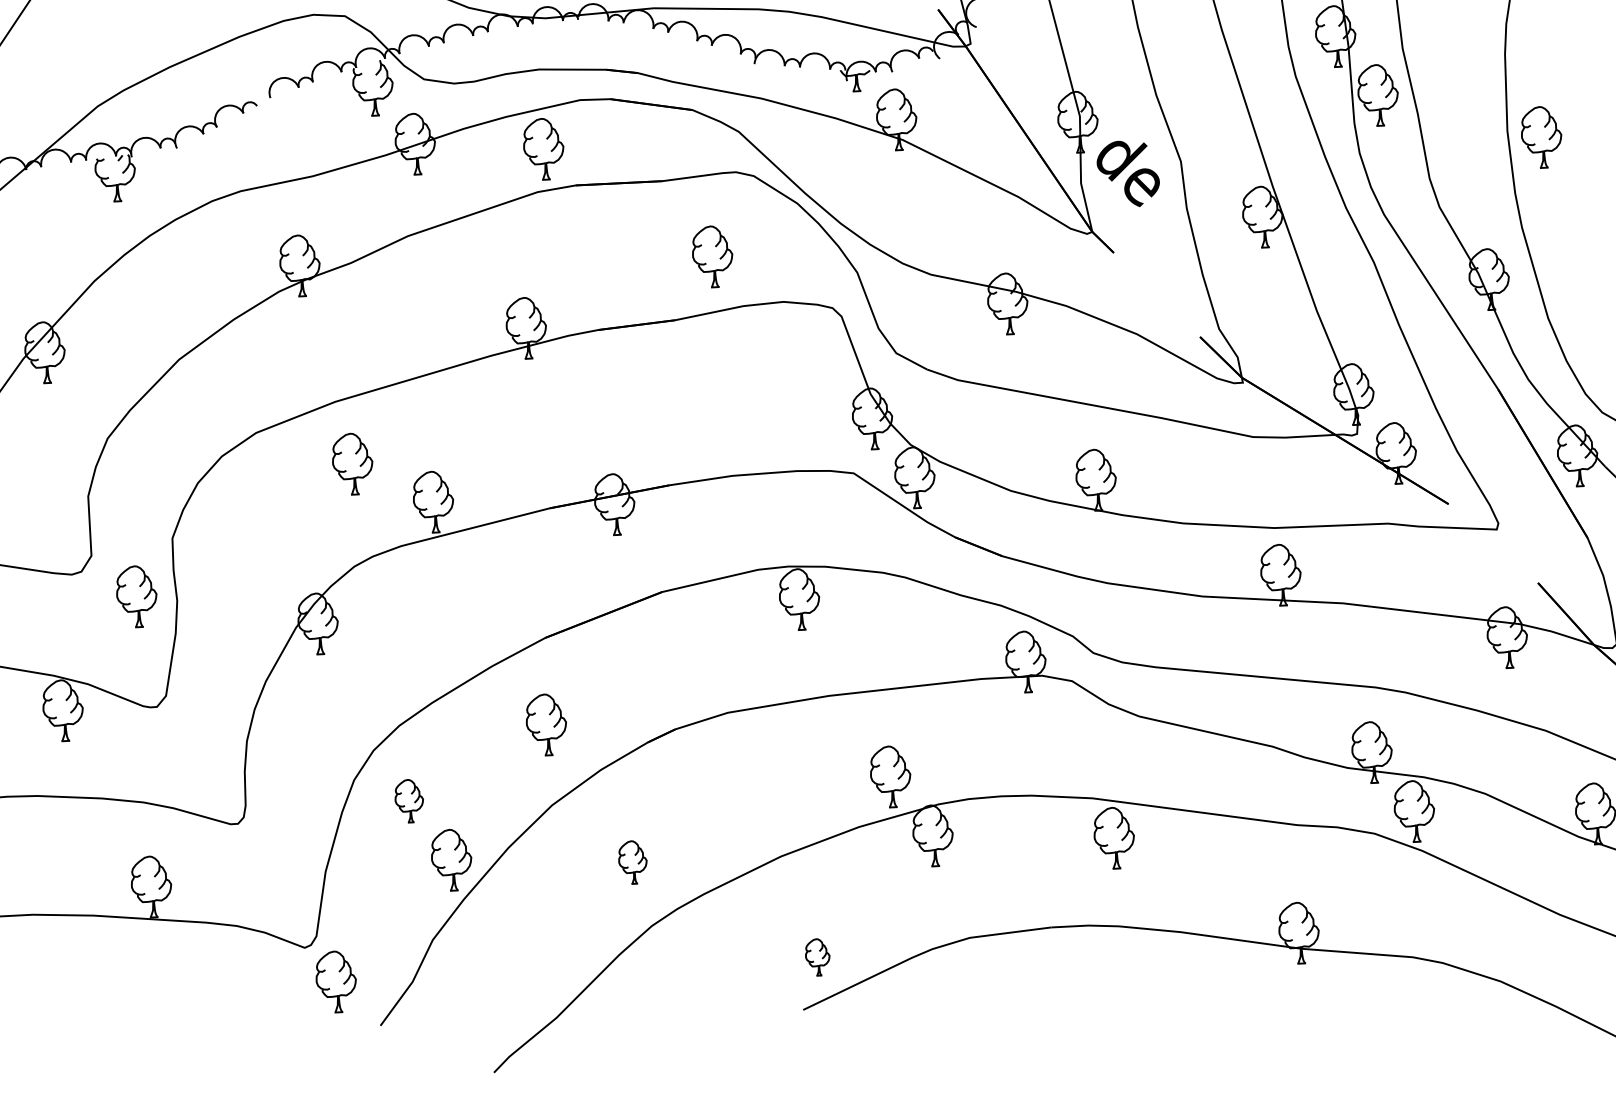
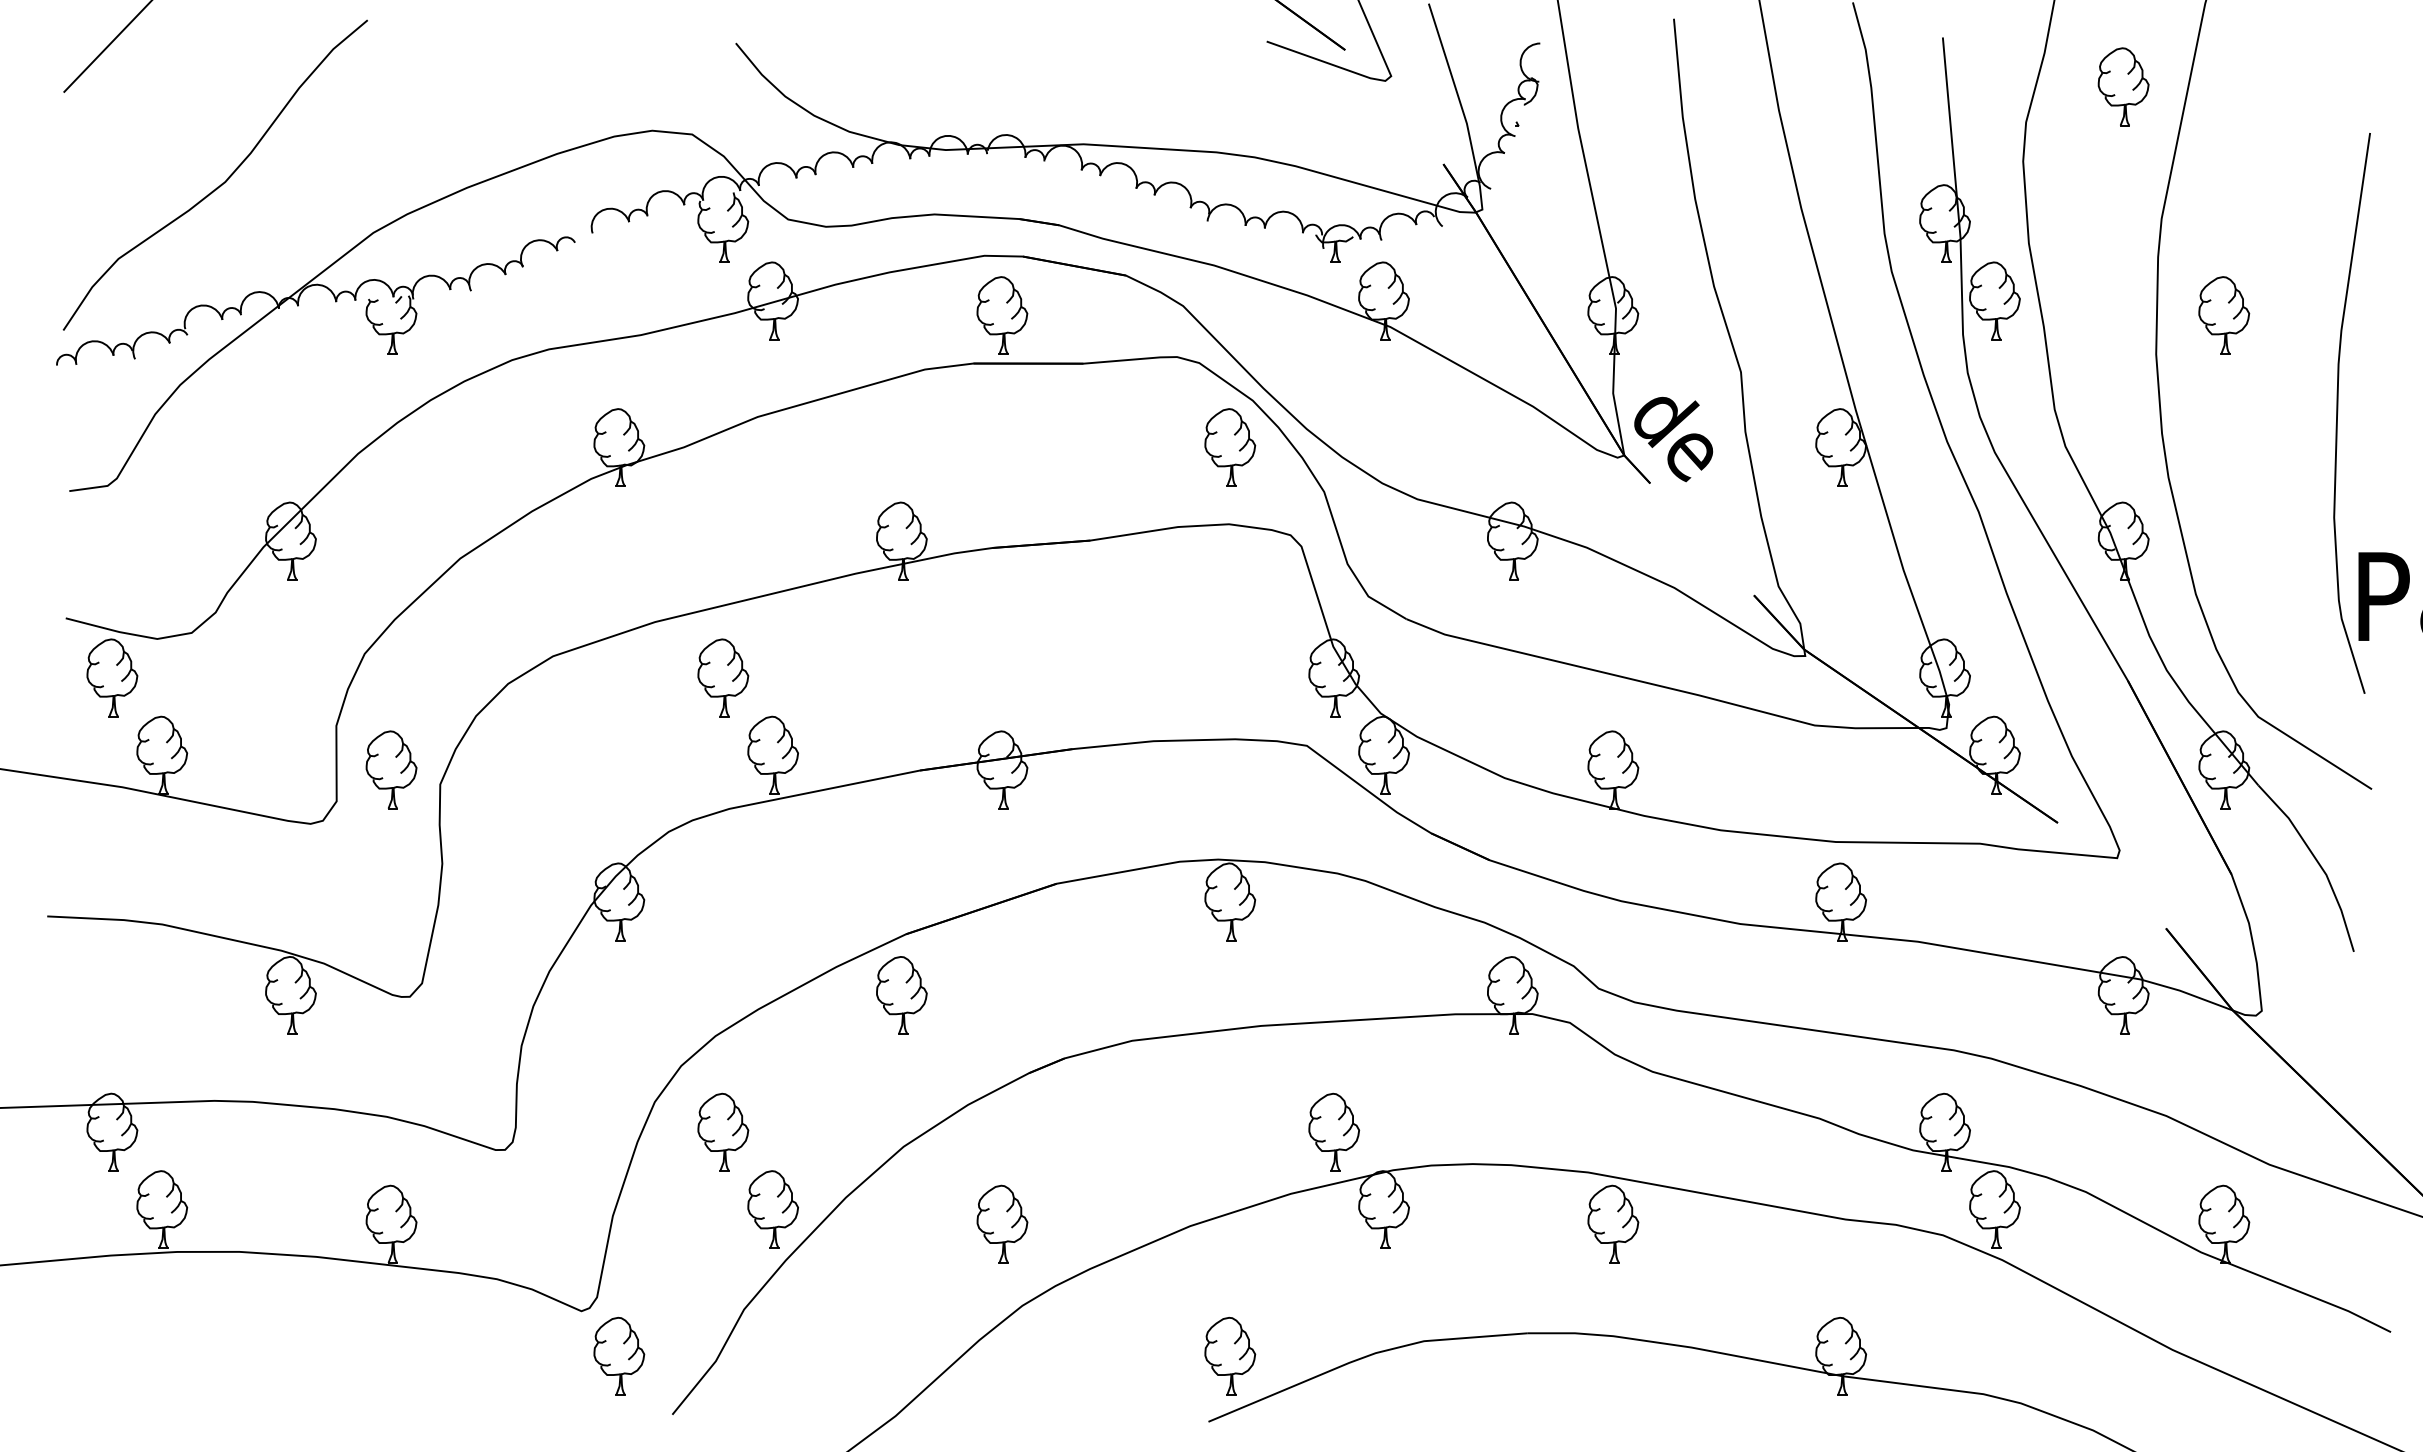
part: (1541, 137) -> (2224, 315), moved
part: (543, 149) -> (1002, 315), moved
text: (1128, 174) -> (1673, 439), moved
part: (712, 256) -> (1230, 447), moved
part: (352, 463) -> (723, 677), moved
part: (136, 596) -> (391, 769), moved
part: (546, 724) -> (901, 995), moved
part: (409, 800) -> (723, 1131), size x1.43
part: (632, 861) -> (1002, 1223), size x1.43
part: (817, 956) -> (1230, 1355), size x1.67

